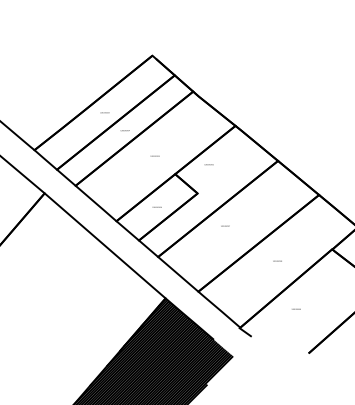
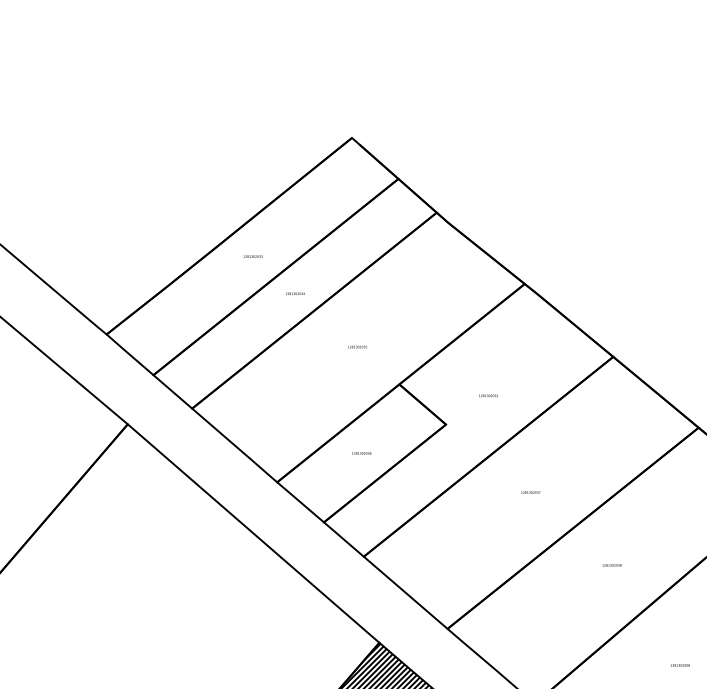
text: (208, 164) -> (487, 395), moved
text: (225, 225) -> (530, 491), moved
text: (296, 308) -> (680, 663), moved

